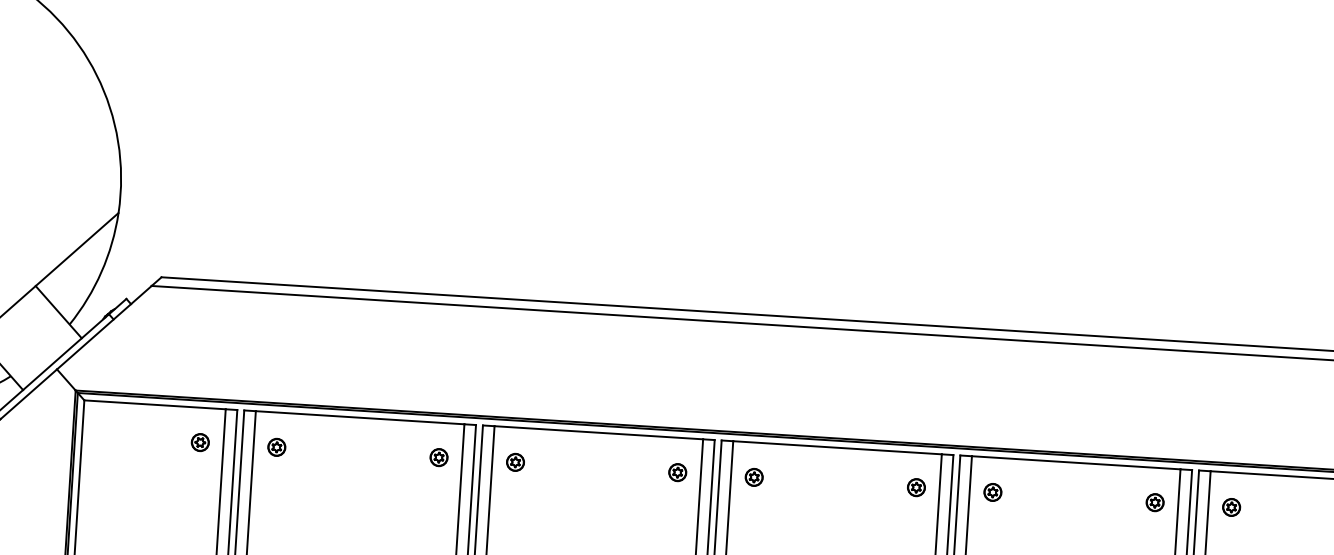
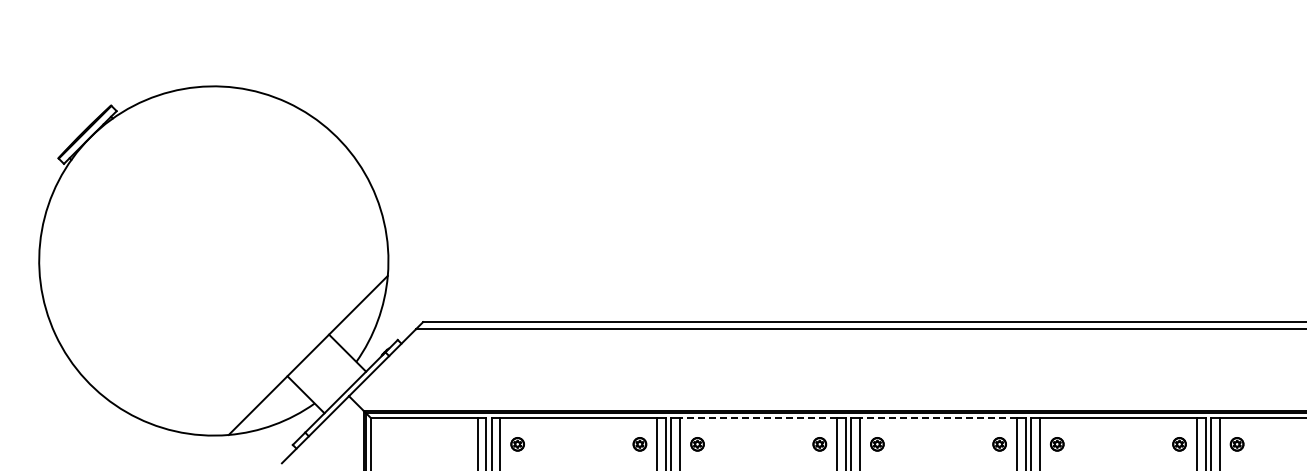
line: (598, 433) -> (758, 418), solid -> dashed
part: (199, 442) -> (459, 444), removed
line: (837, 448) -> (938, 418), solid -> dashed

